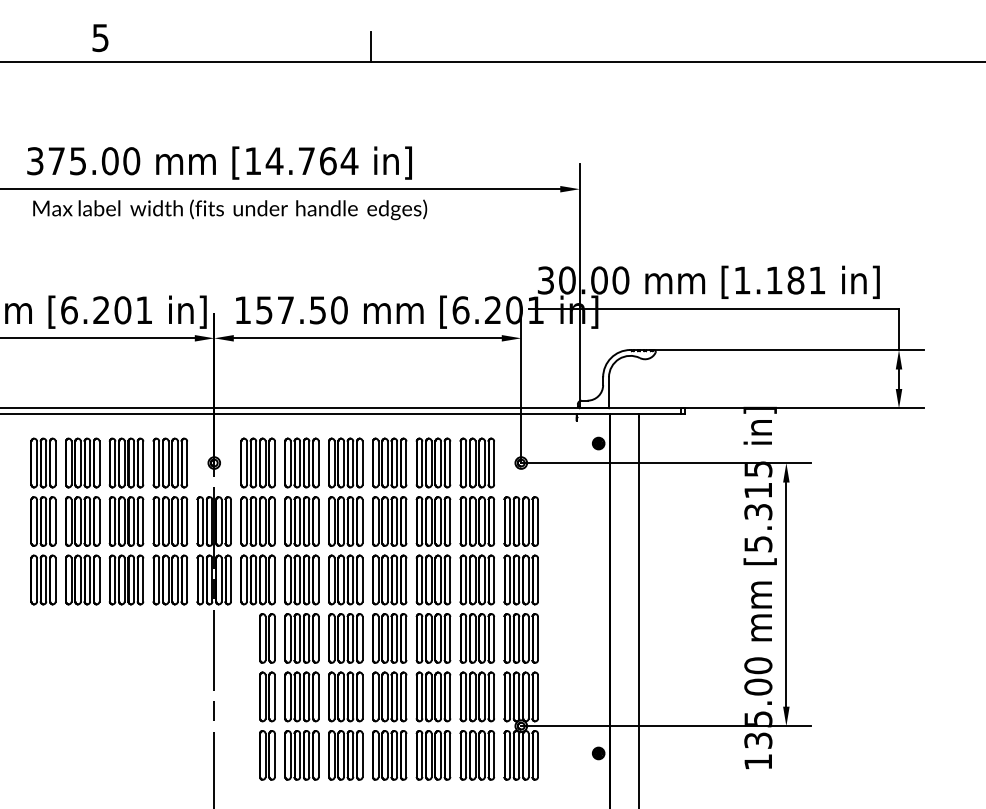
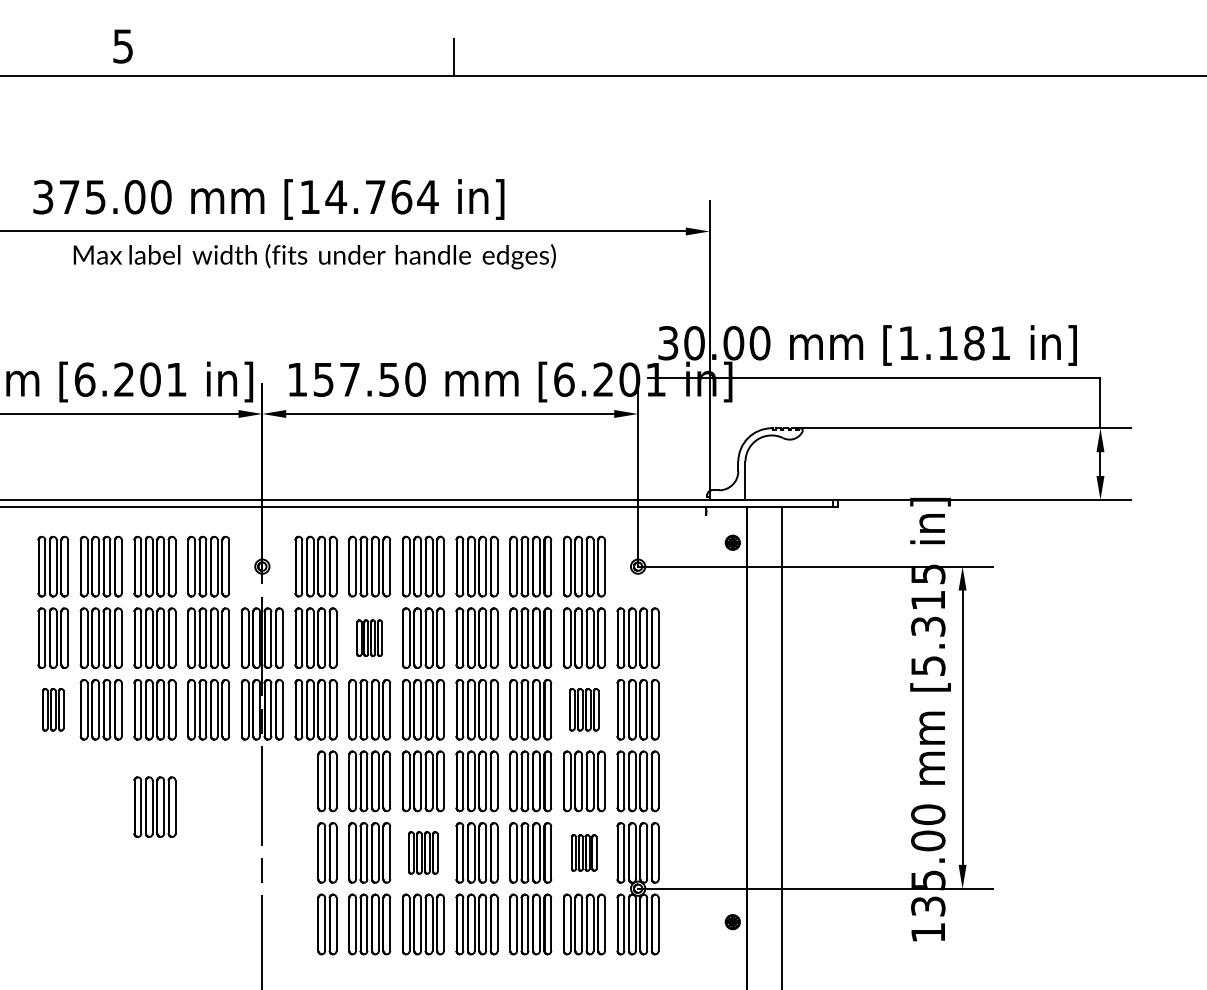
text: (230, 209) -> (315, 256), moved
part: (301, 521) -> (369, 638), size x0.6
part: (43, 579) -> (53, 709), size x0.7
part: (476, 579) -> (583, 709), size x0.7
part: (126, 659) -> (154, 807), added
part: (345, 696) -> (422, 852), size x0.7
part: (476, 696) -> (583, 852), size x0.6

